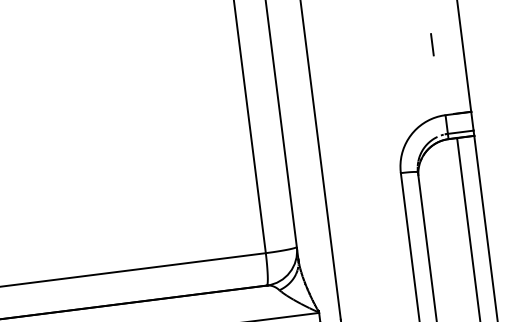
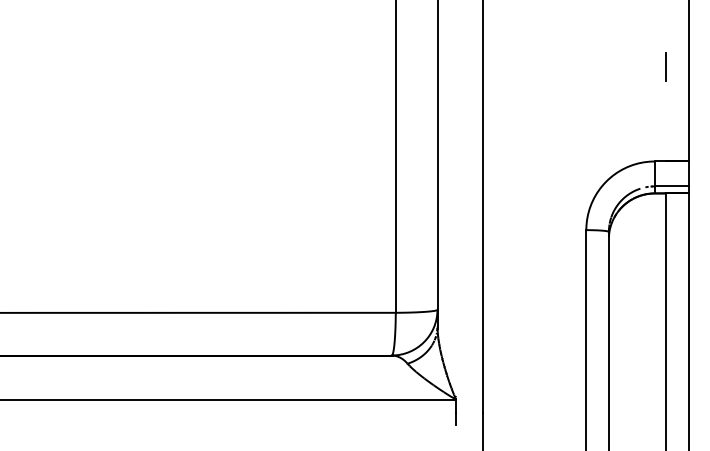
line: (431, 44) -> (665, 66), moved

